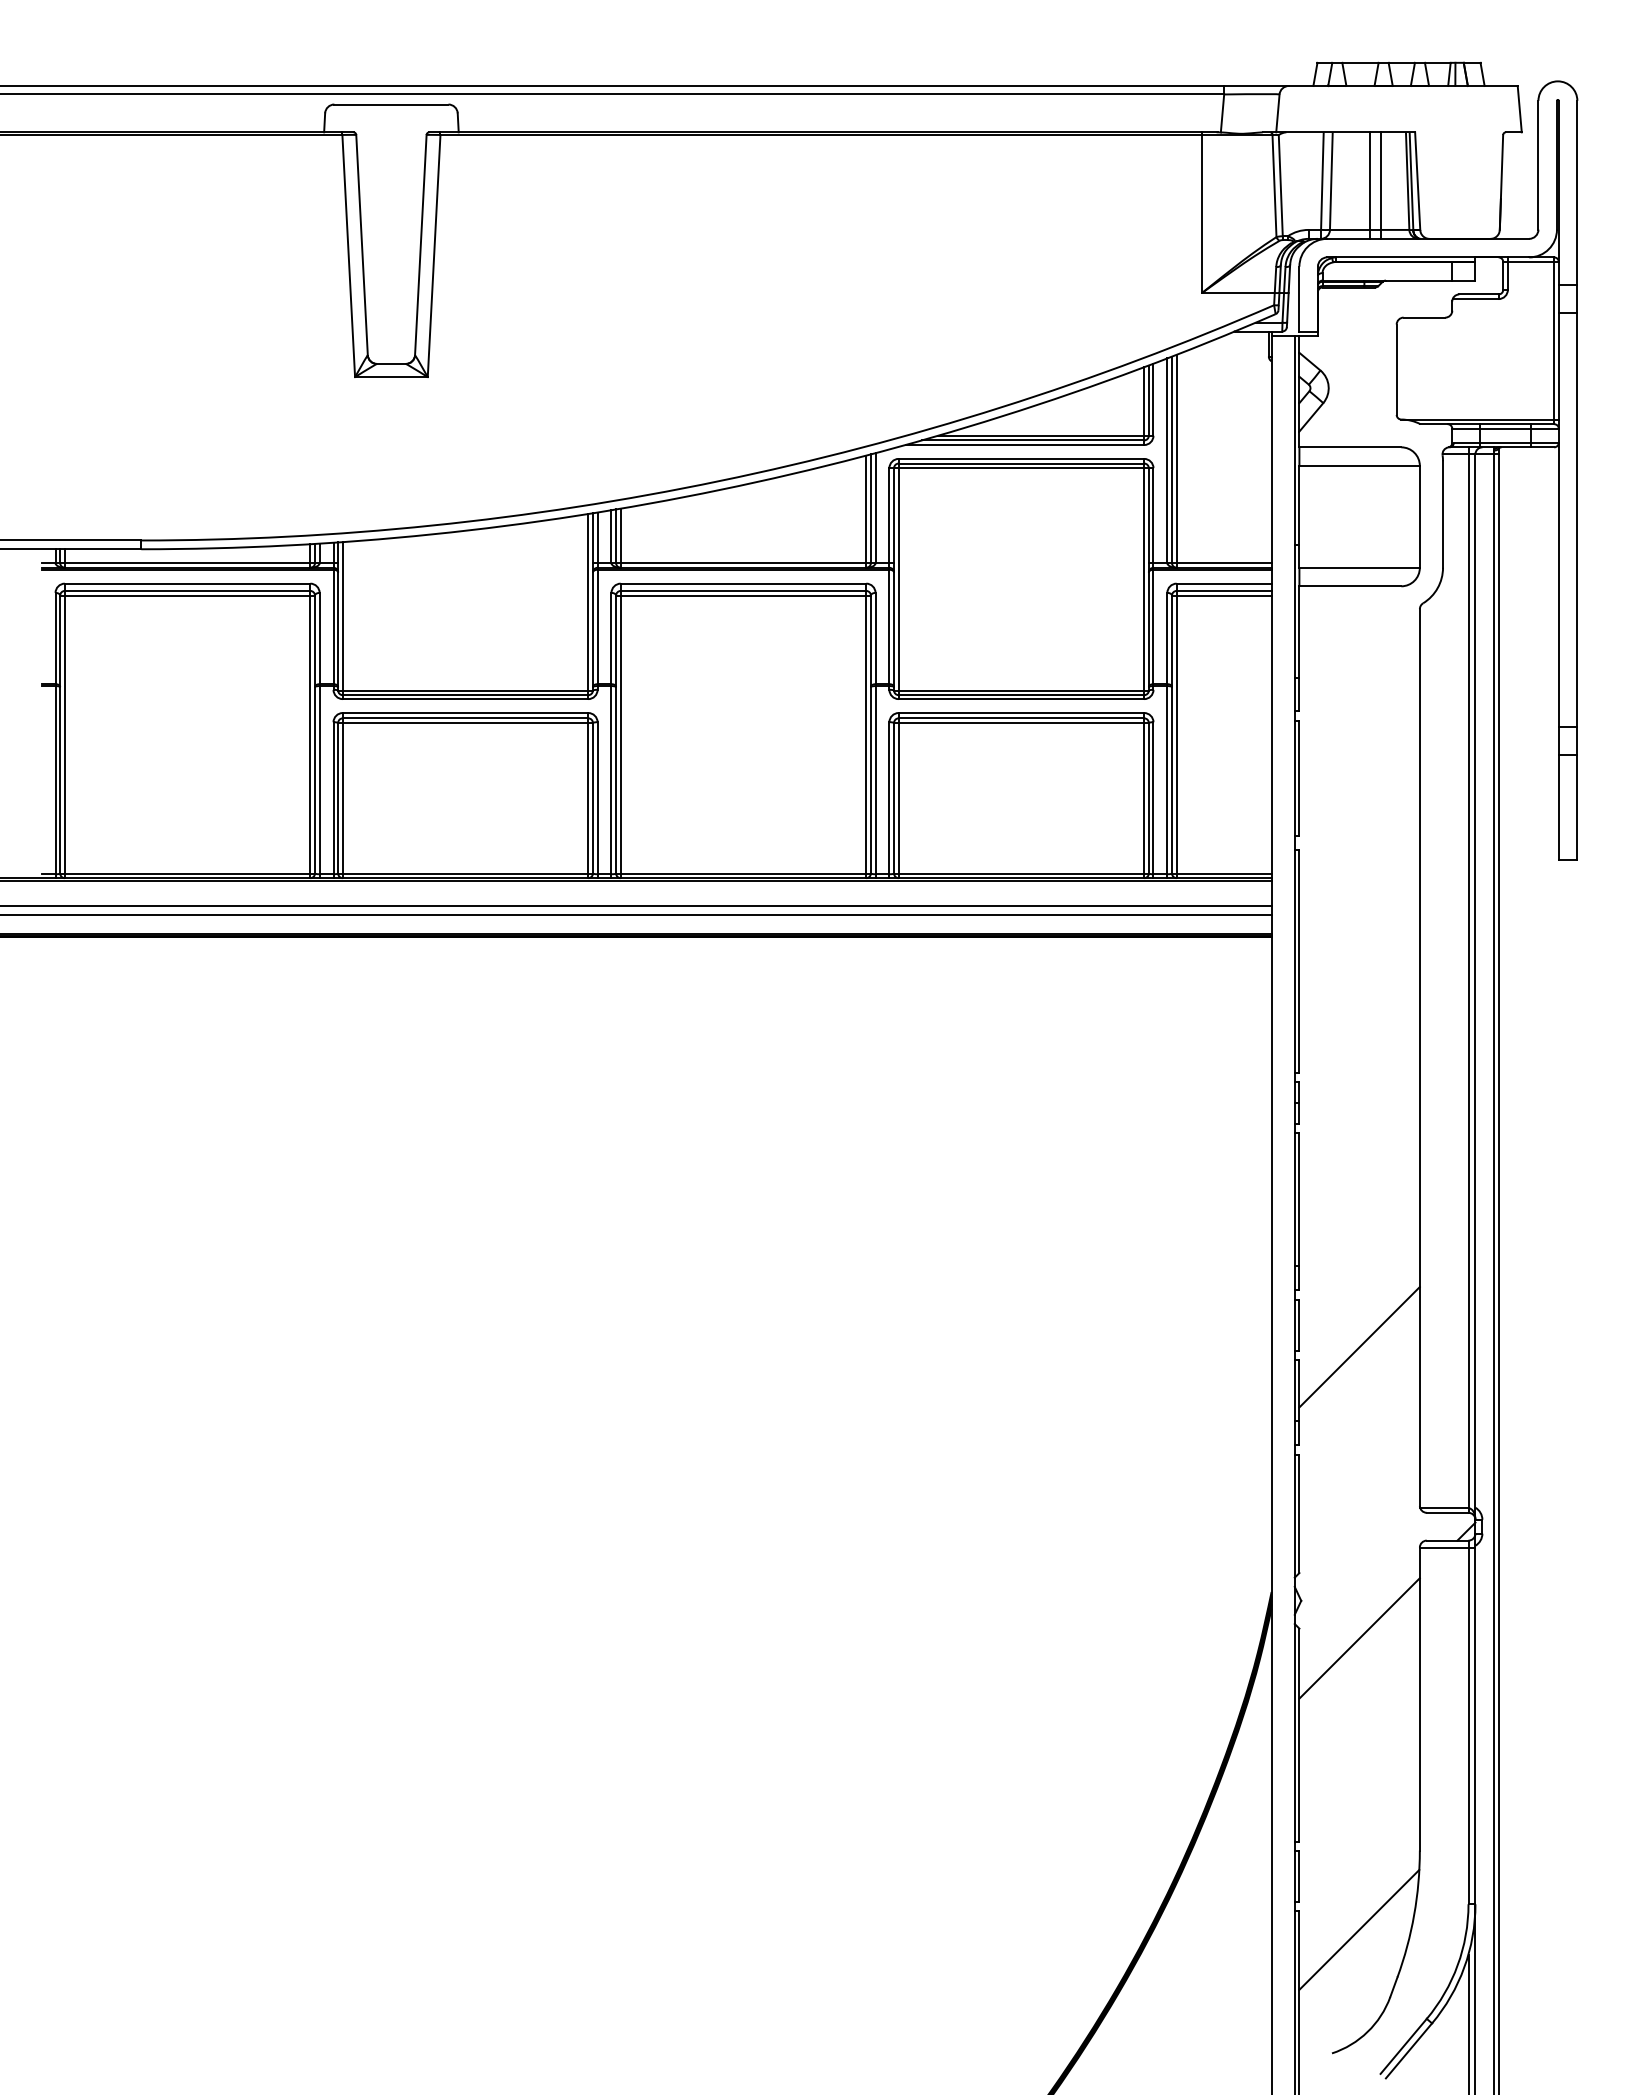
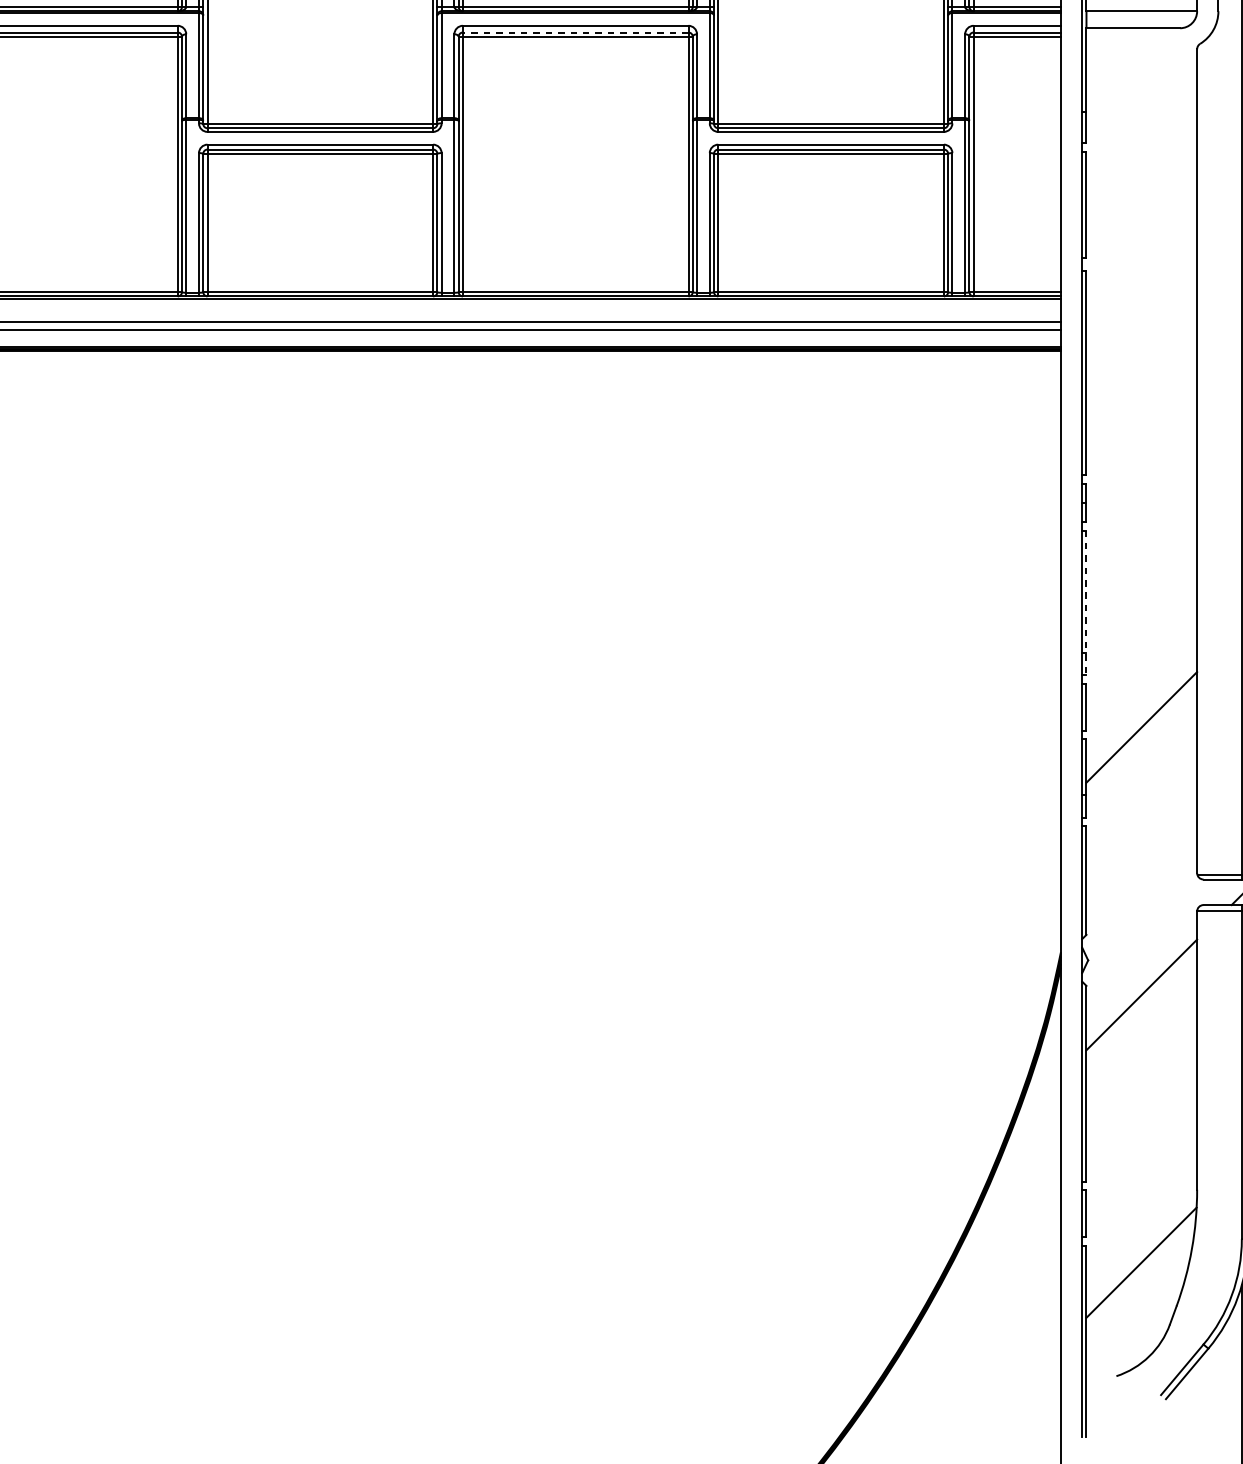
line: (743, 590) -> (575, 32), solid -> dashed
line: (1299, 1211) -> (1086, 602), solid -> dashed

